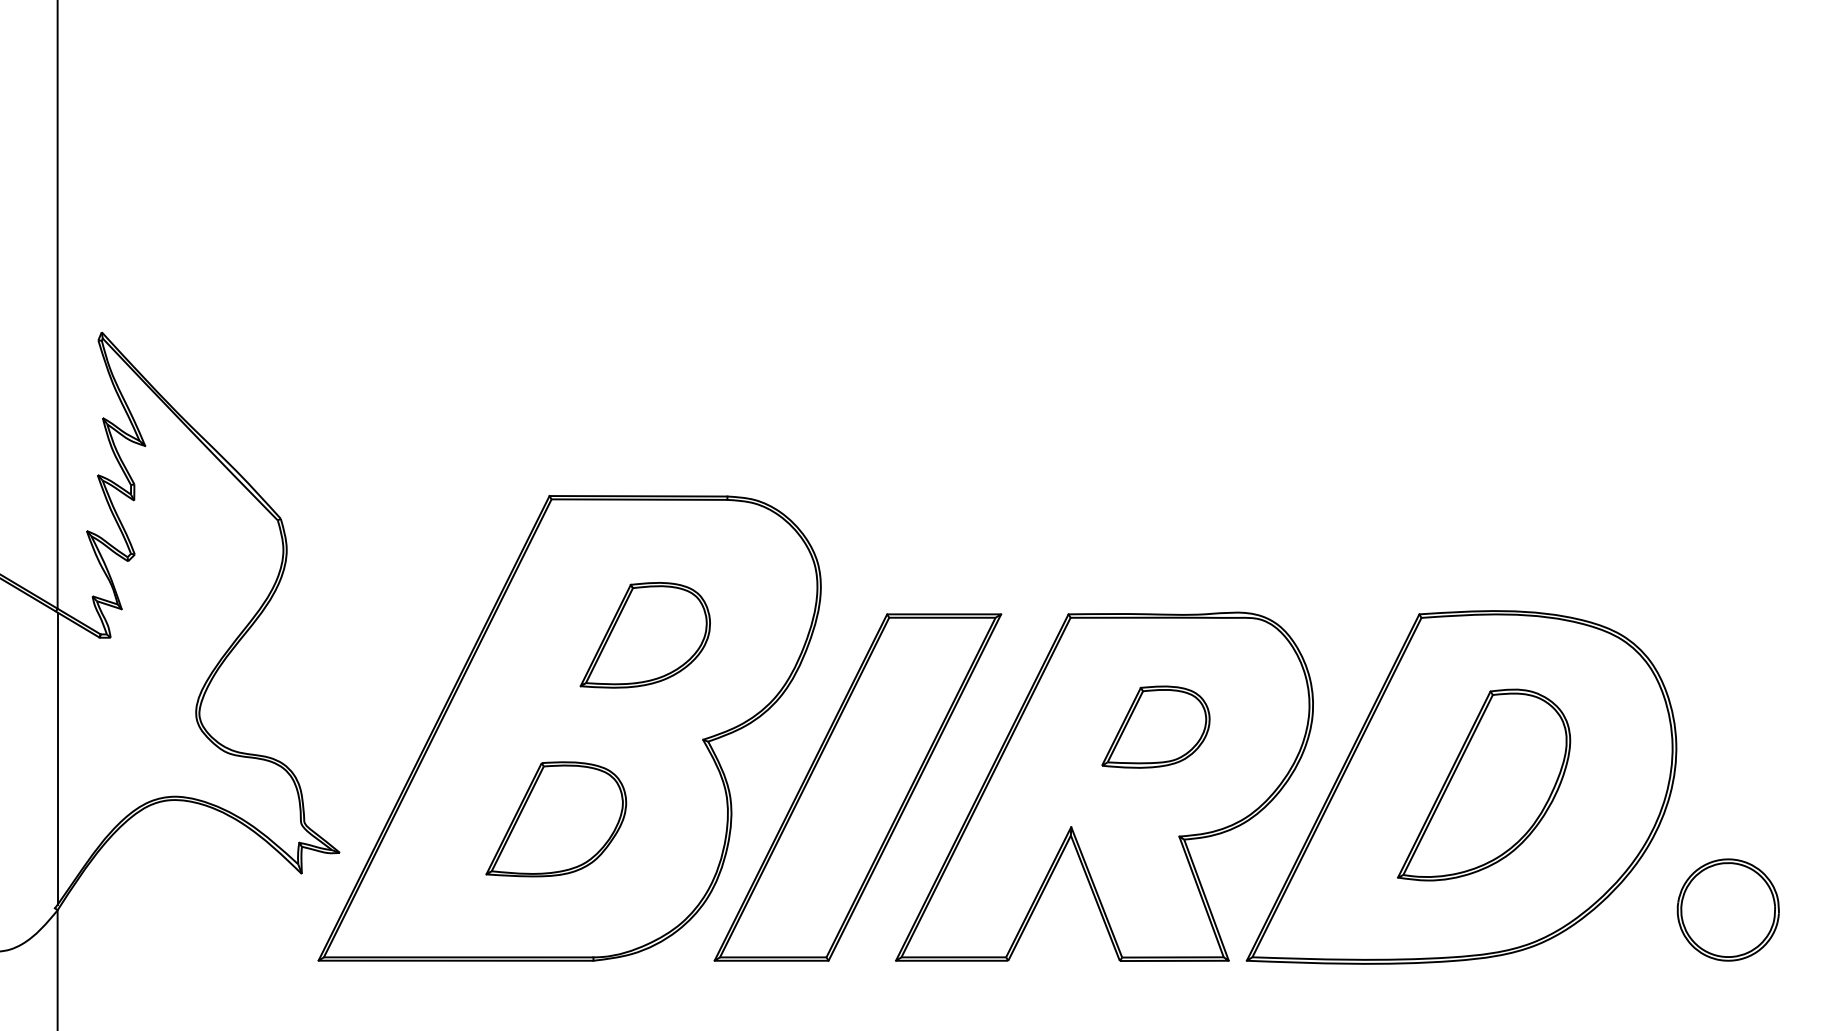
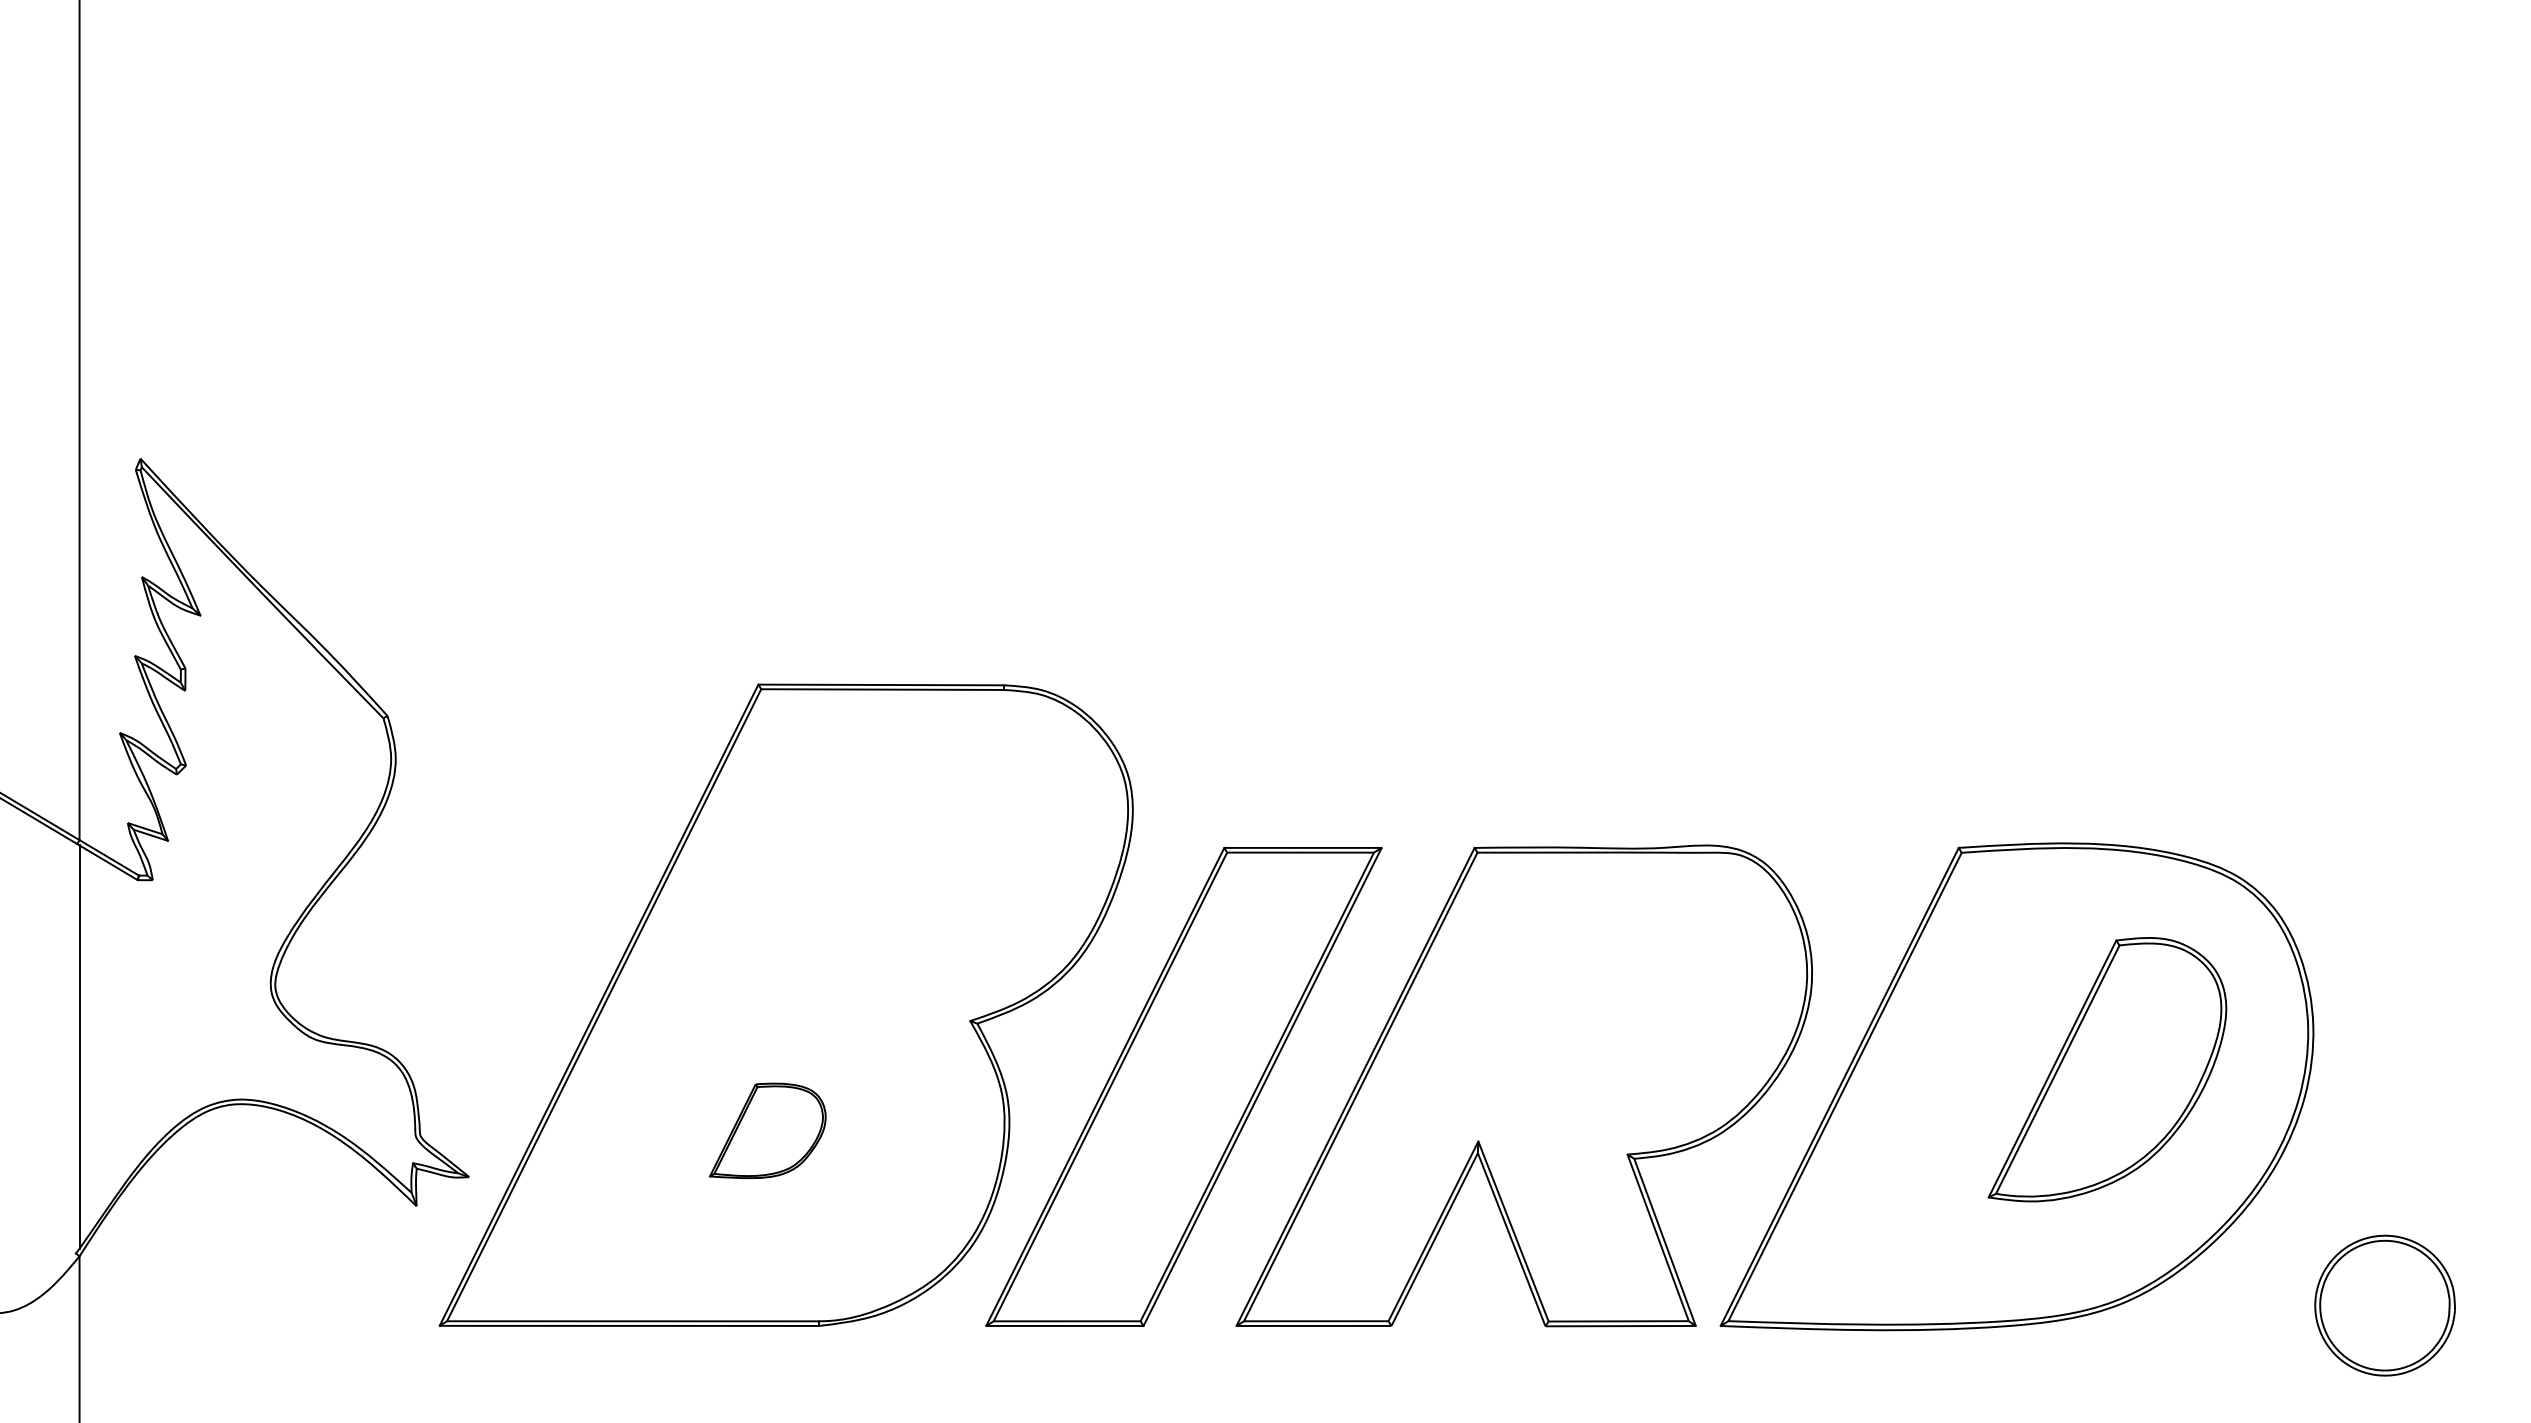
part: (644, 635) -> (889, 877), removed
part: (1155, 726) -> (1594, 1002), removed
part: (1484, 784) -> (2107, 1068), moved
part: (556, 819) -> (768, 1131), size x0.6
part: (1727, 909) -> (2383, 1304), moved

